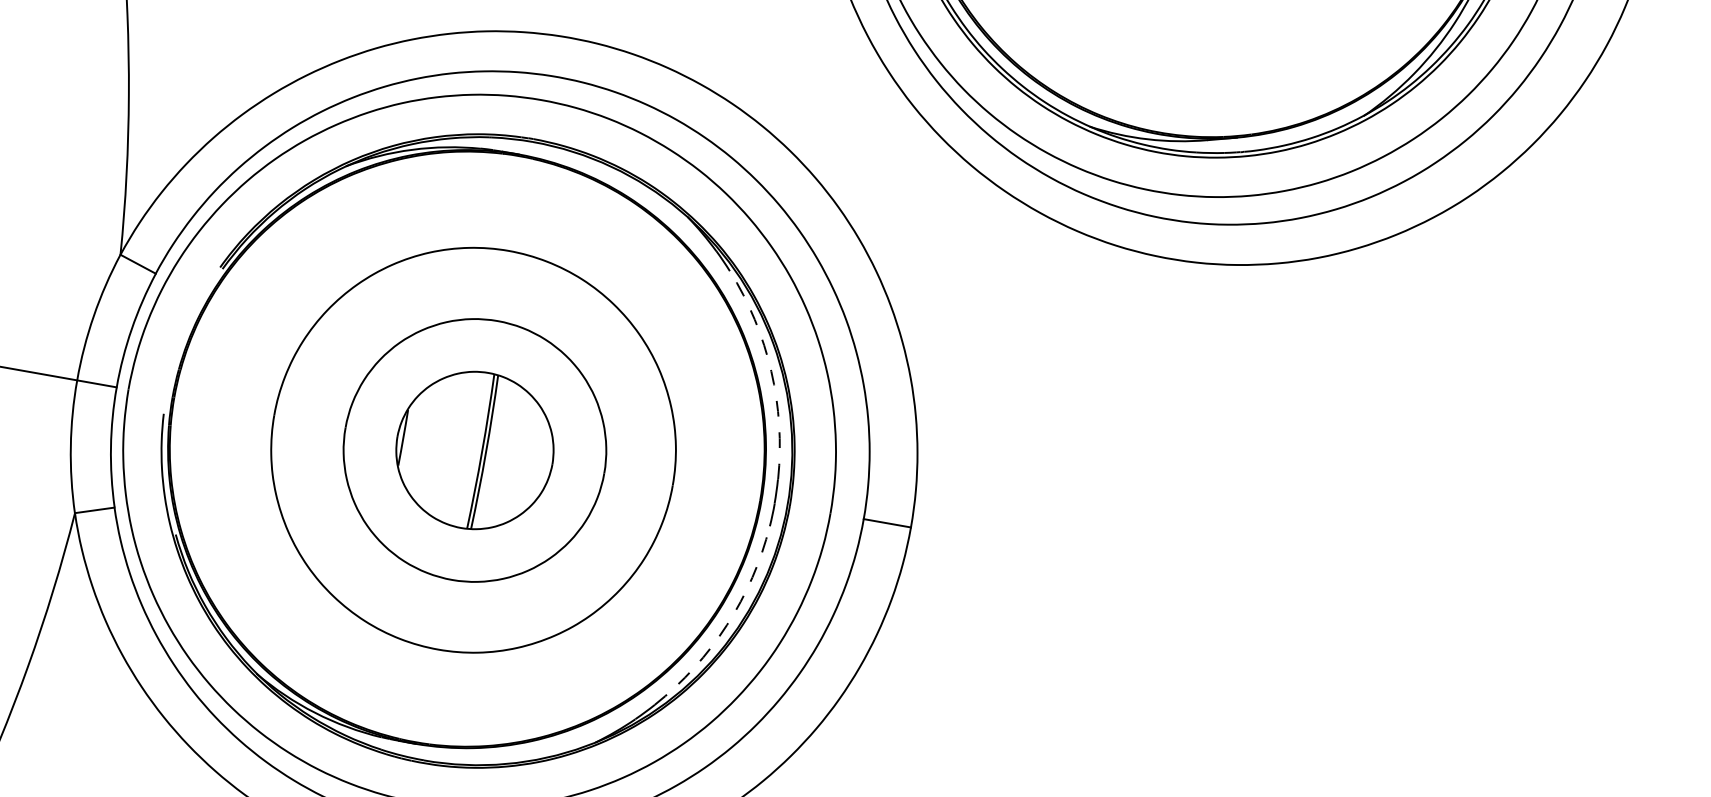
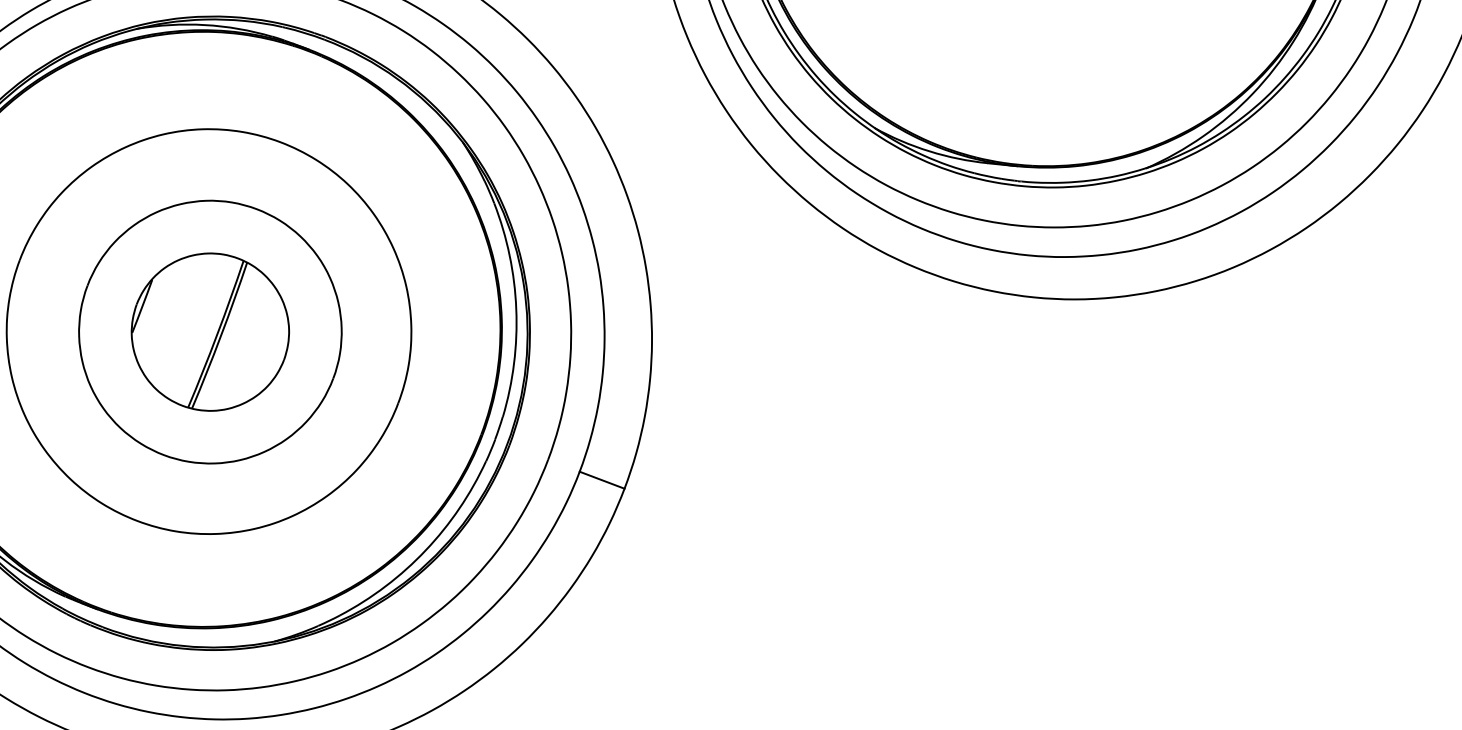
arc: (771, 371) -> (516, 309), dashed -> solid
arc: (727, 625) -> (426, 550), dashed -> solid

